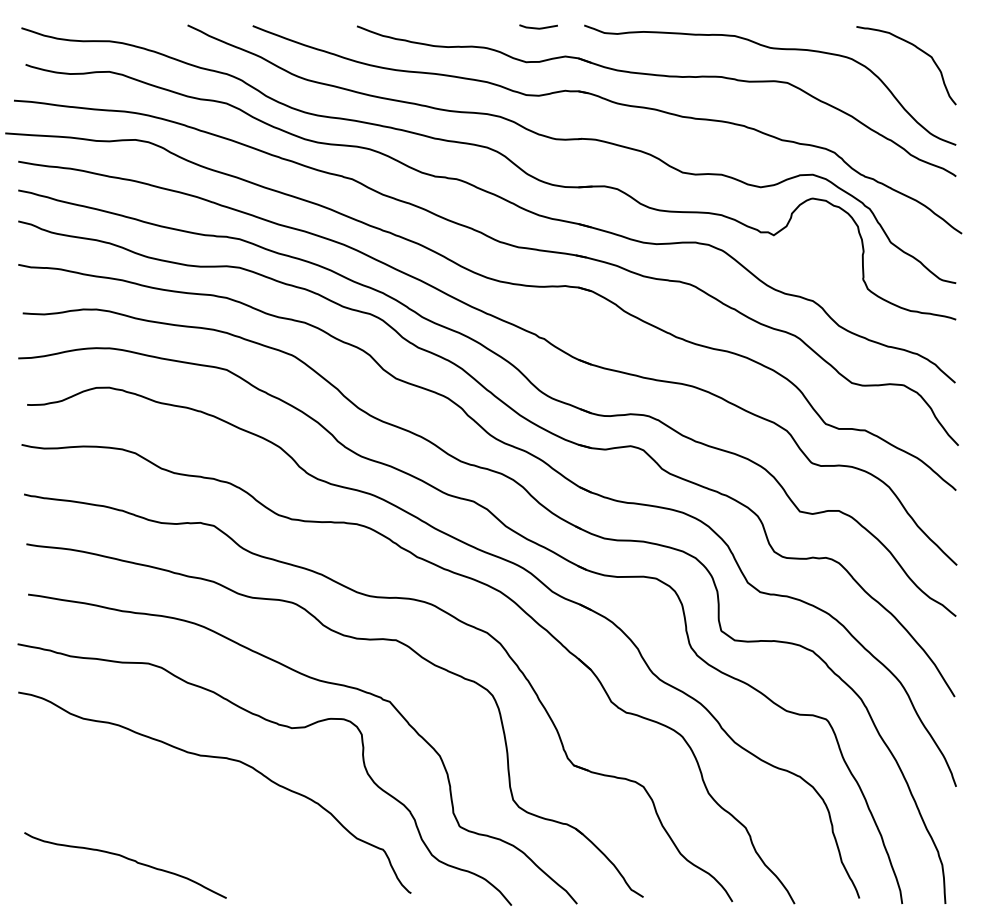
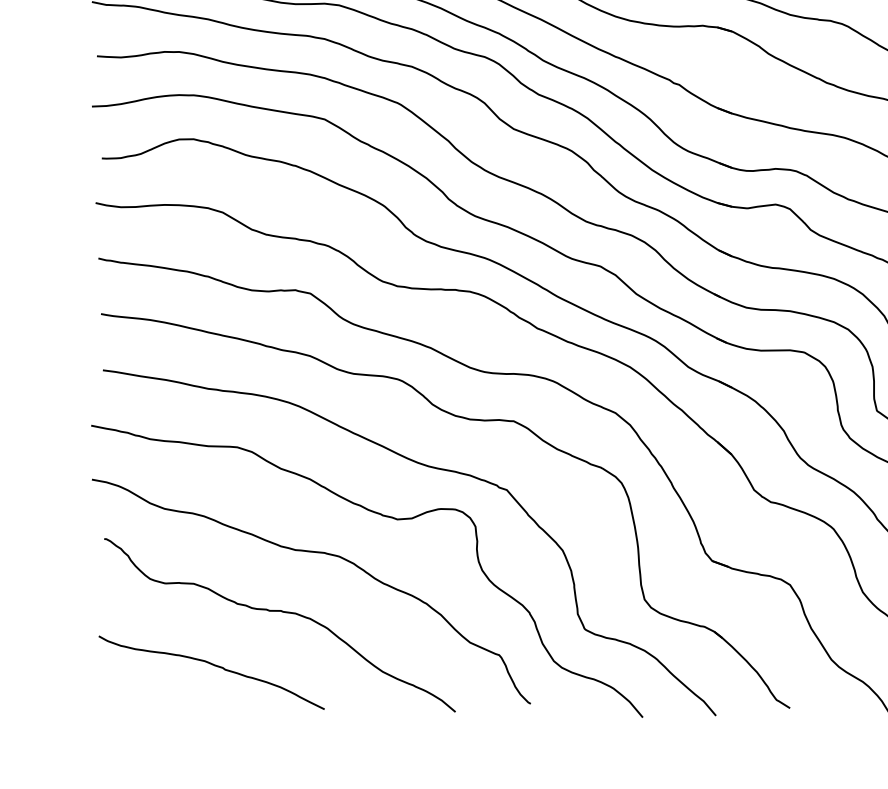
curve: (187, 811) -> (280, 612), added

